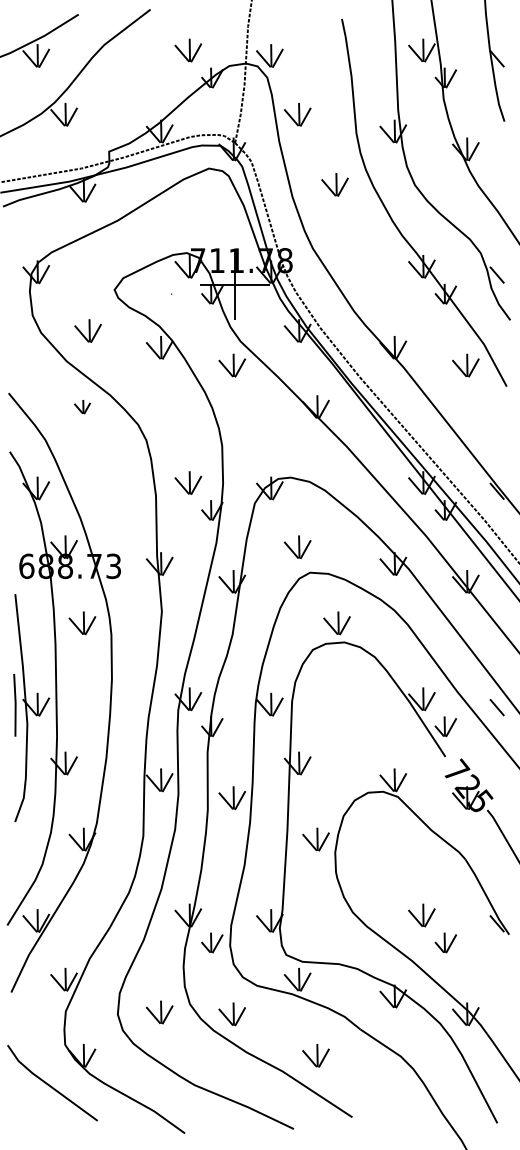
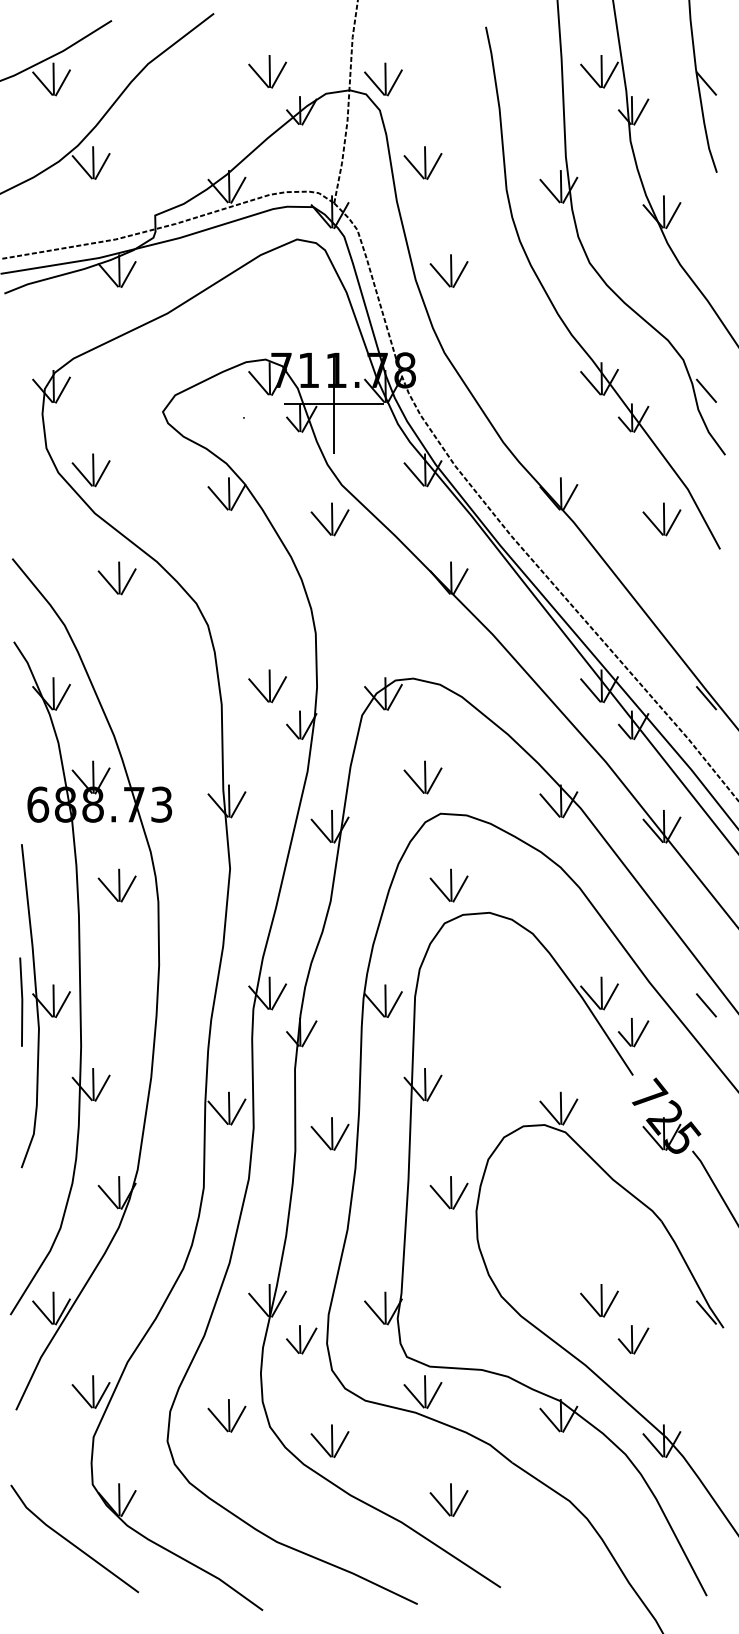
part: (334, 184) -> (448, 270), moved
part: (87, 330) -> (90, 469), moved
part: (82, 406) -> (117, 577), size x1.67
part: (336, 623) -> (448, 885), moved
part: (159, 1012) -> (226, 1415), moved

